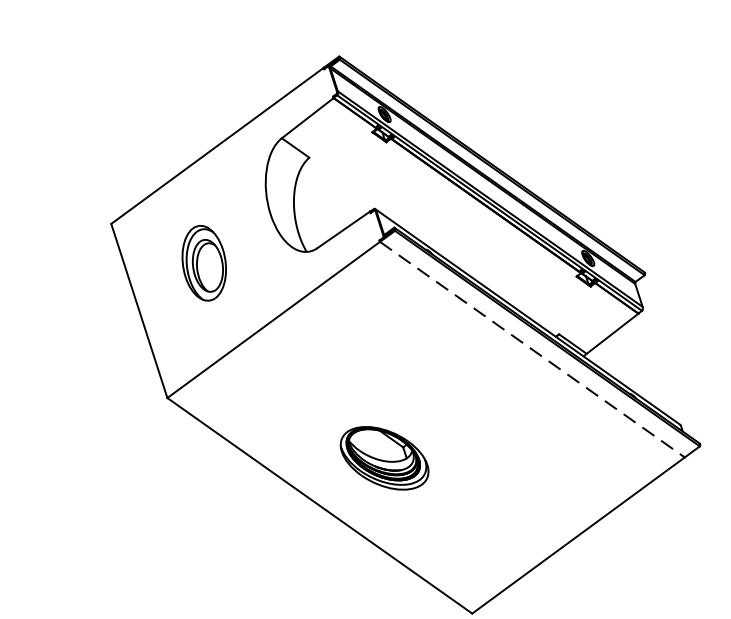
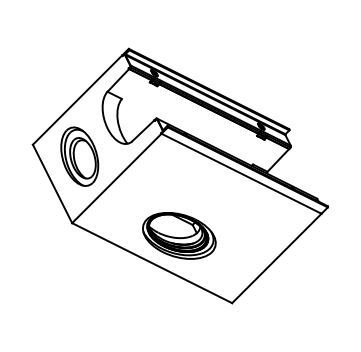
part: (203, 262) -> (79, 156), size x1.67
line: (532, 349) -> (241, 173), dashed -> solid
part: (384, 457) -> (179, 235), size x1.67

